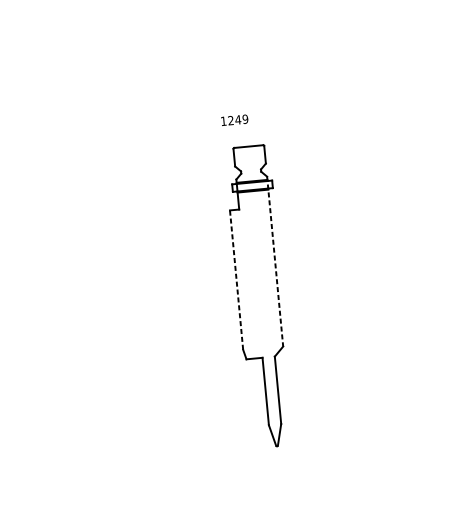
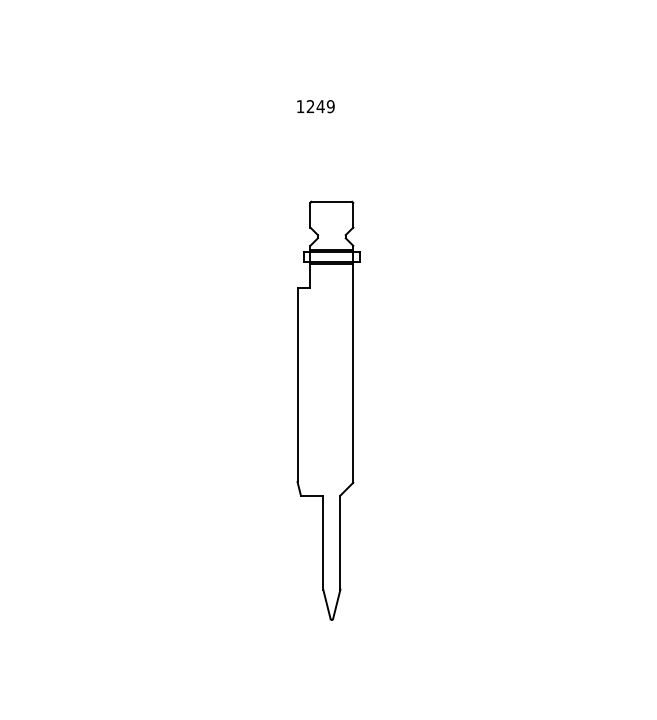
text: (234, 120) -> (315, 106), moved
line: (275, 261) -> (353, 364), dashed -> solid
line: (236, 279) -> (297, 384), dashed -> solid

